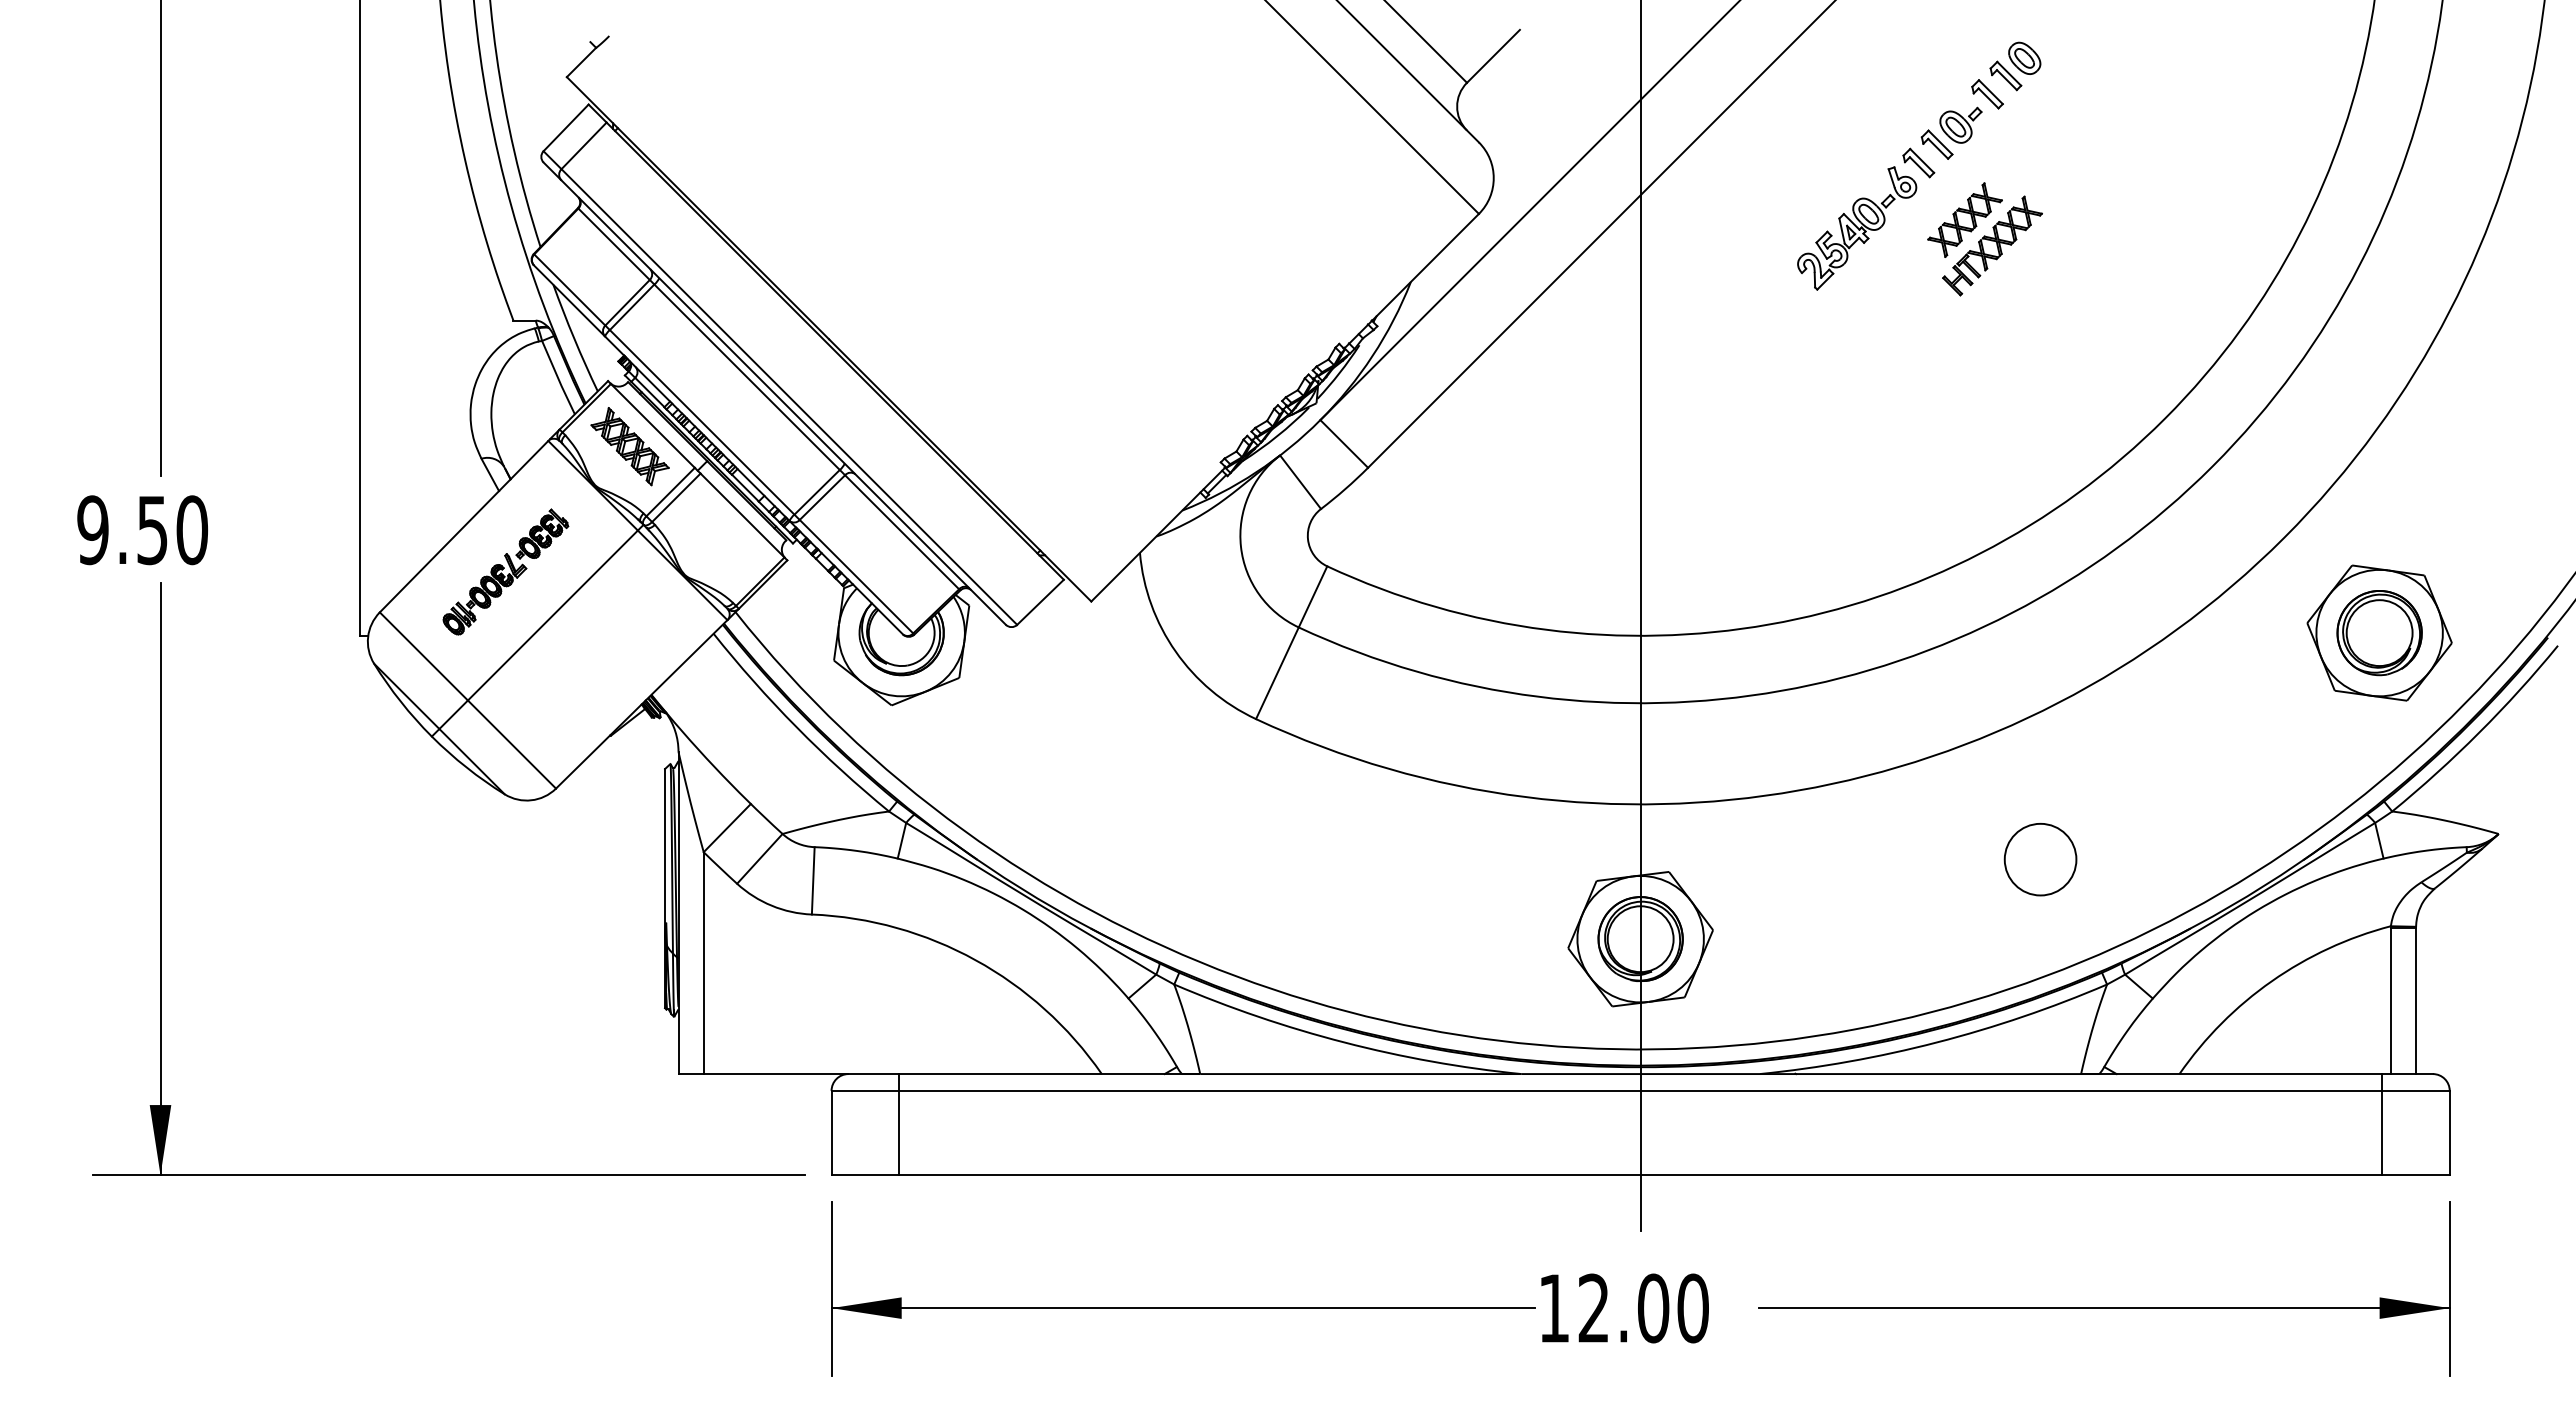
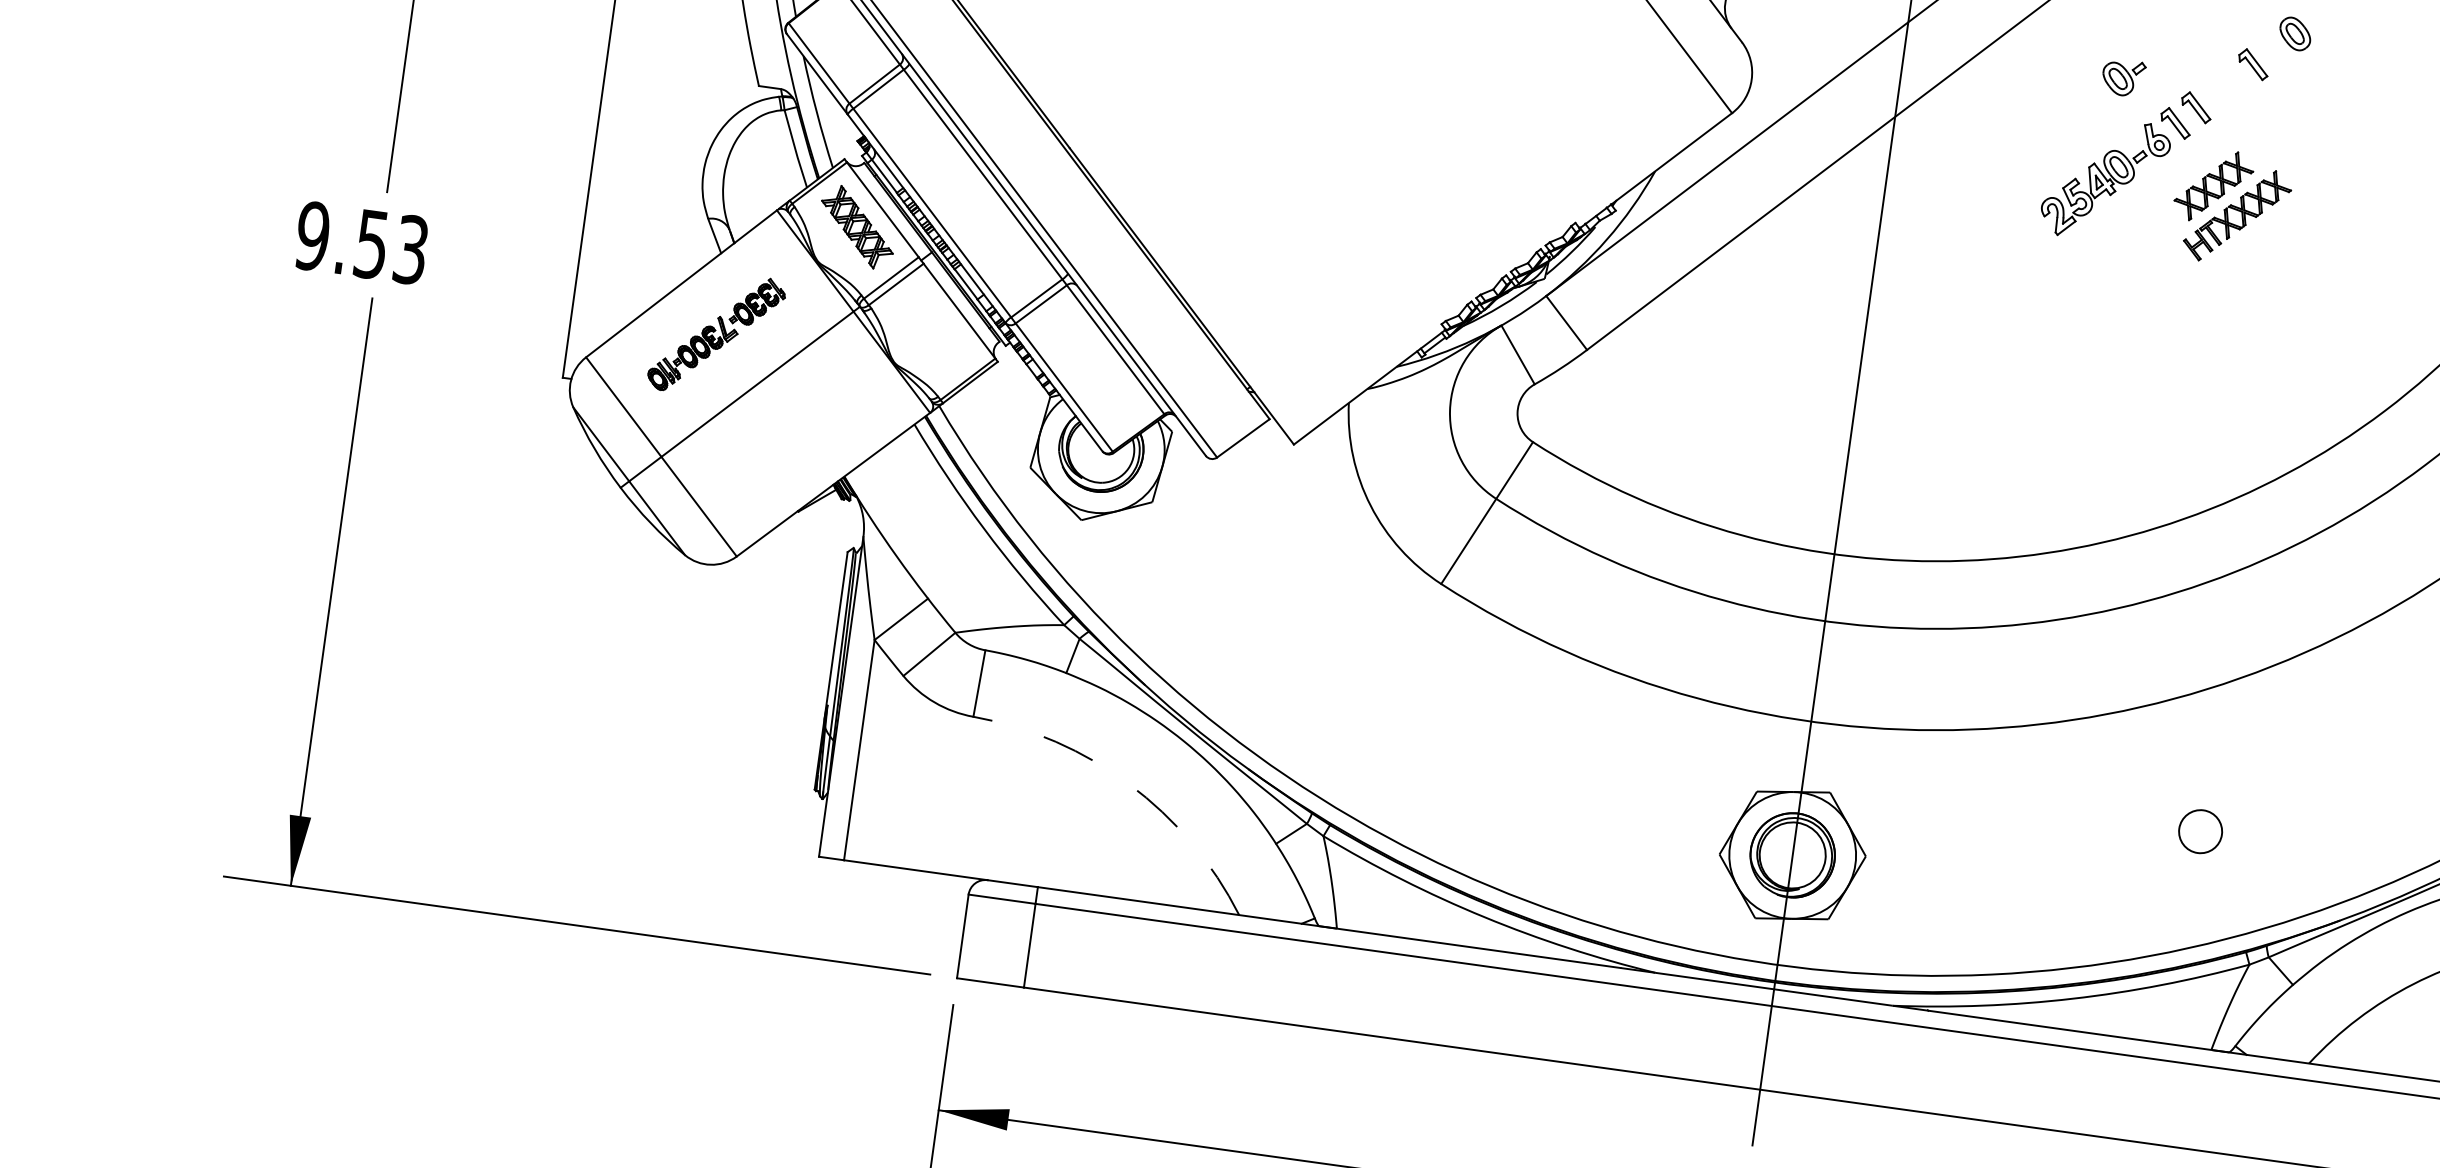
part: (2005, 75) -> (2273, 48), removed
part: (1960, 124) -> (2123, 76), moved
text: (192, 530) -> (411, 250), 9.50 -> 9.53
circle: (2040, 859) -> (2200, 831), size x0.6
arc: (975, 960) -> (1129, 784), solid -> dashed

